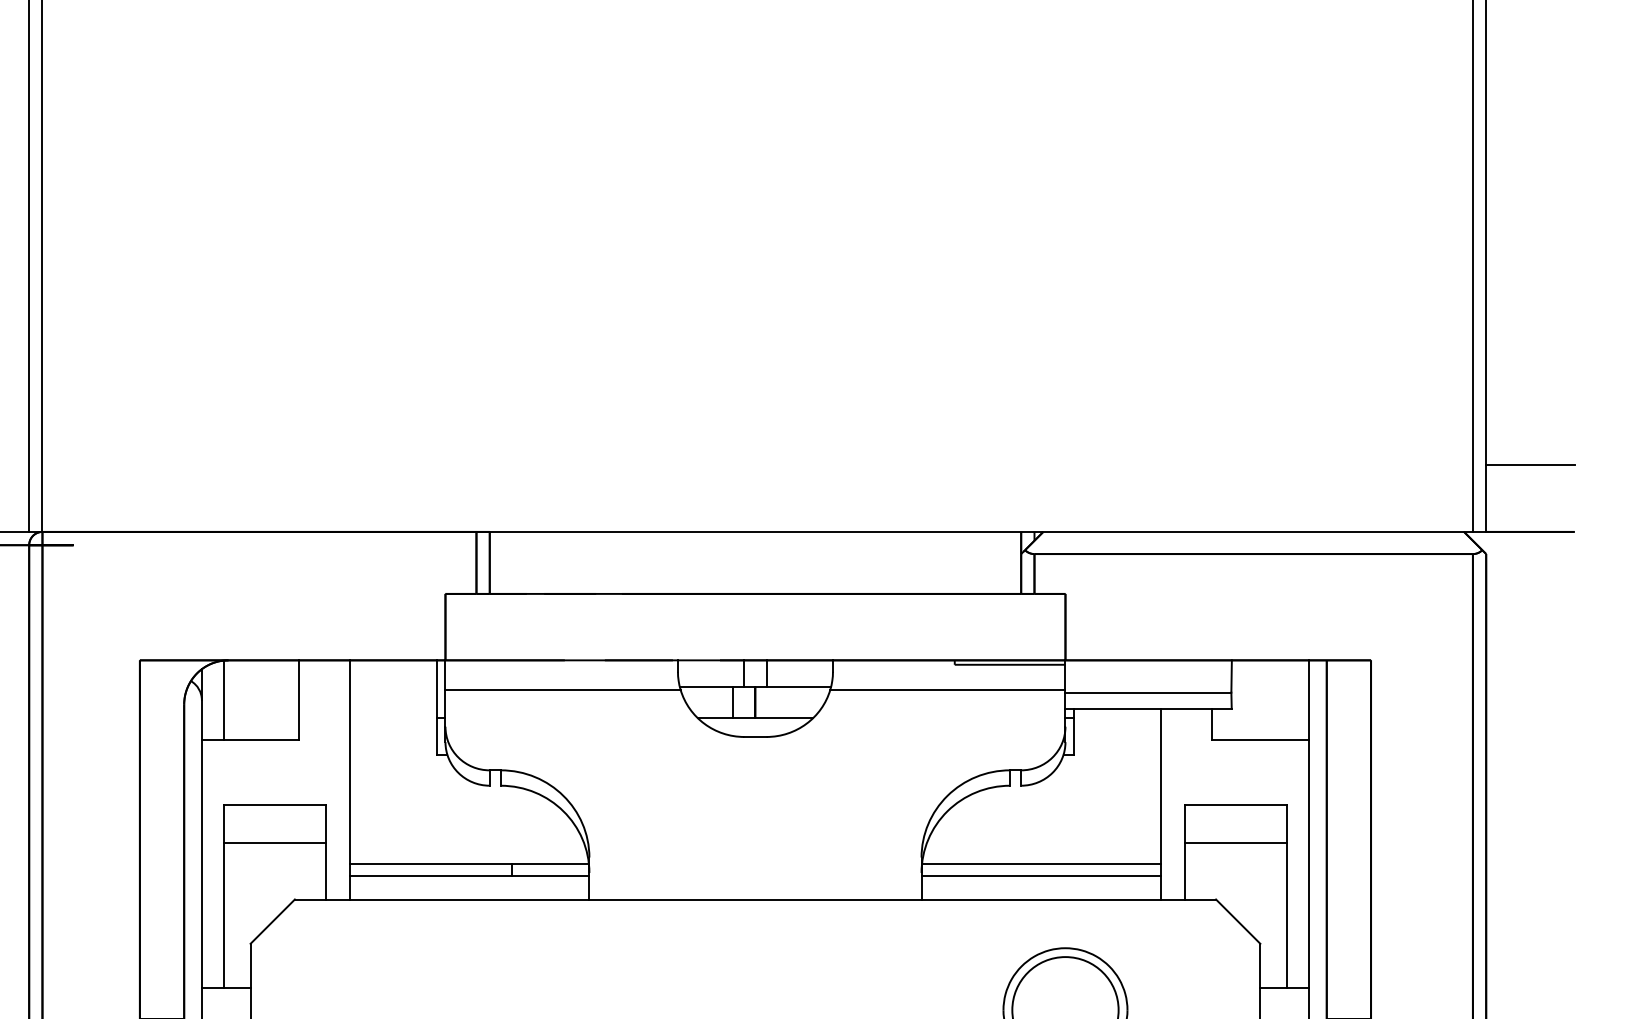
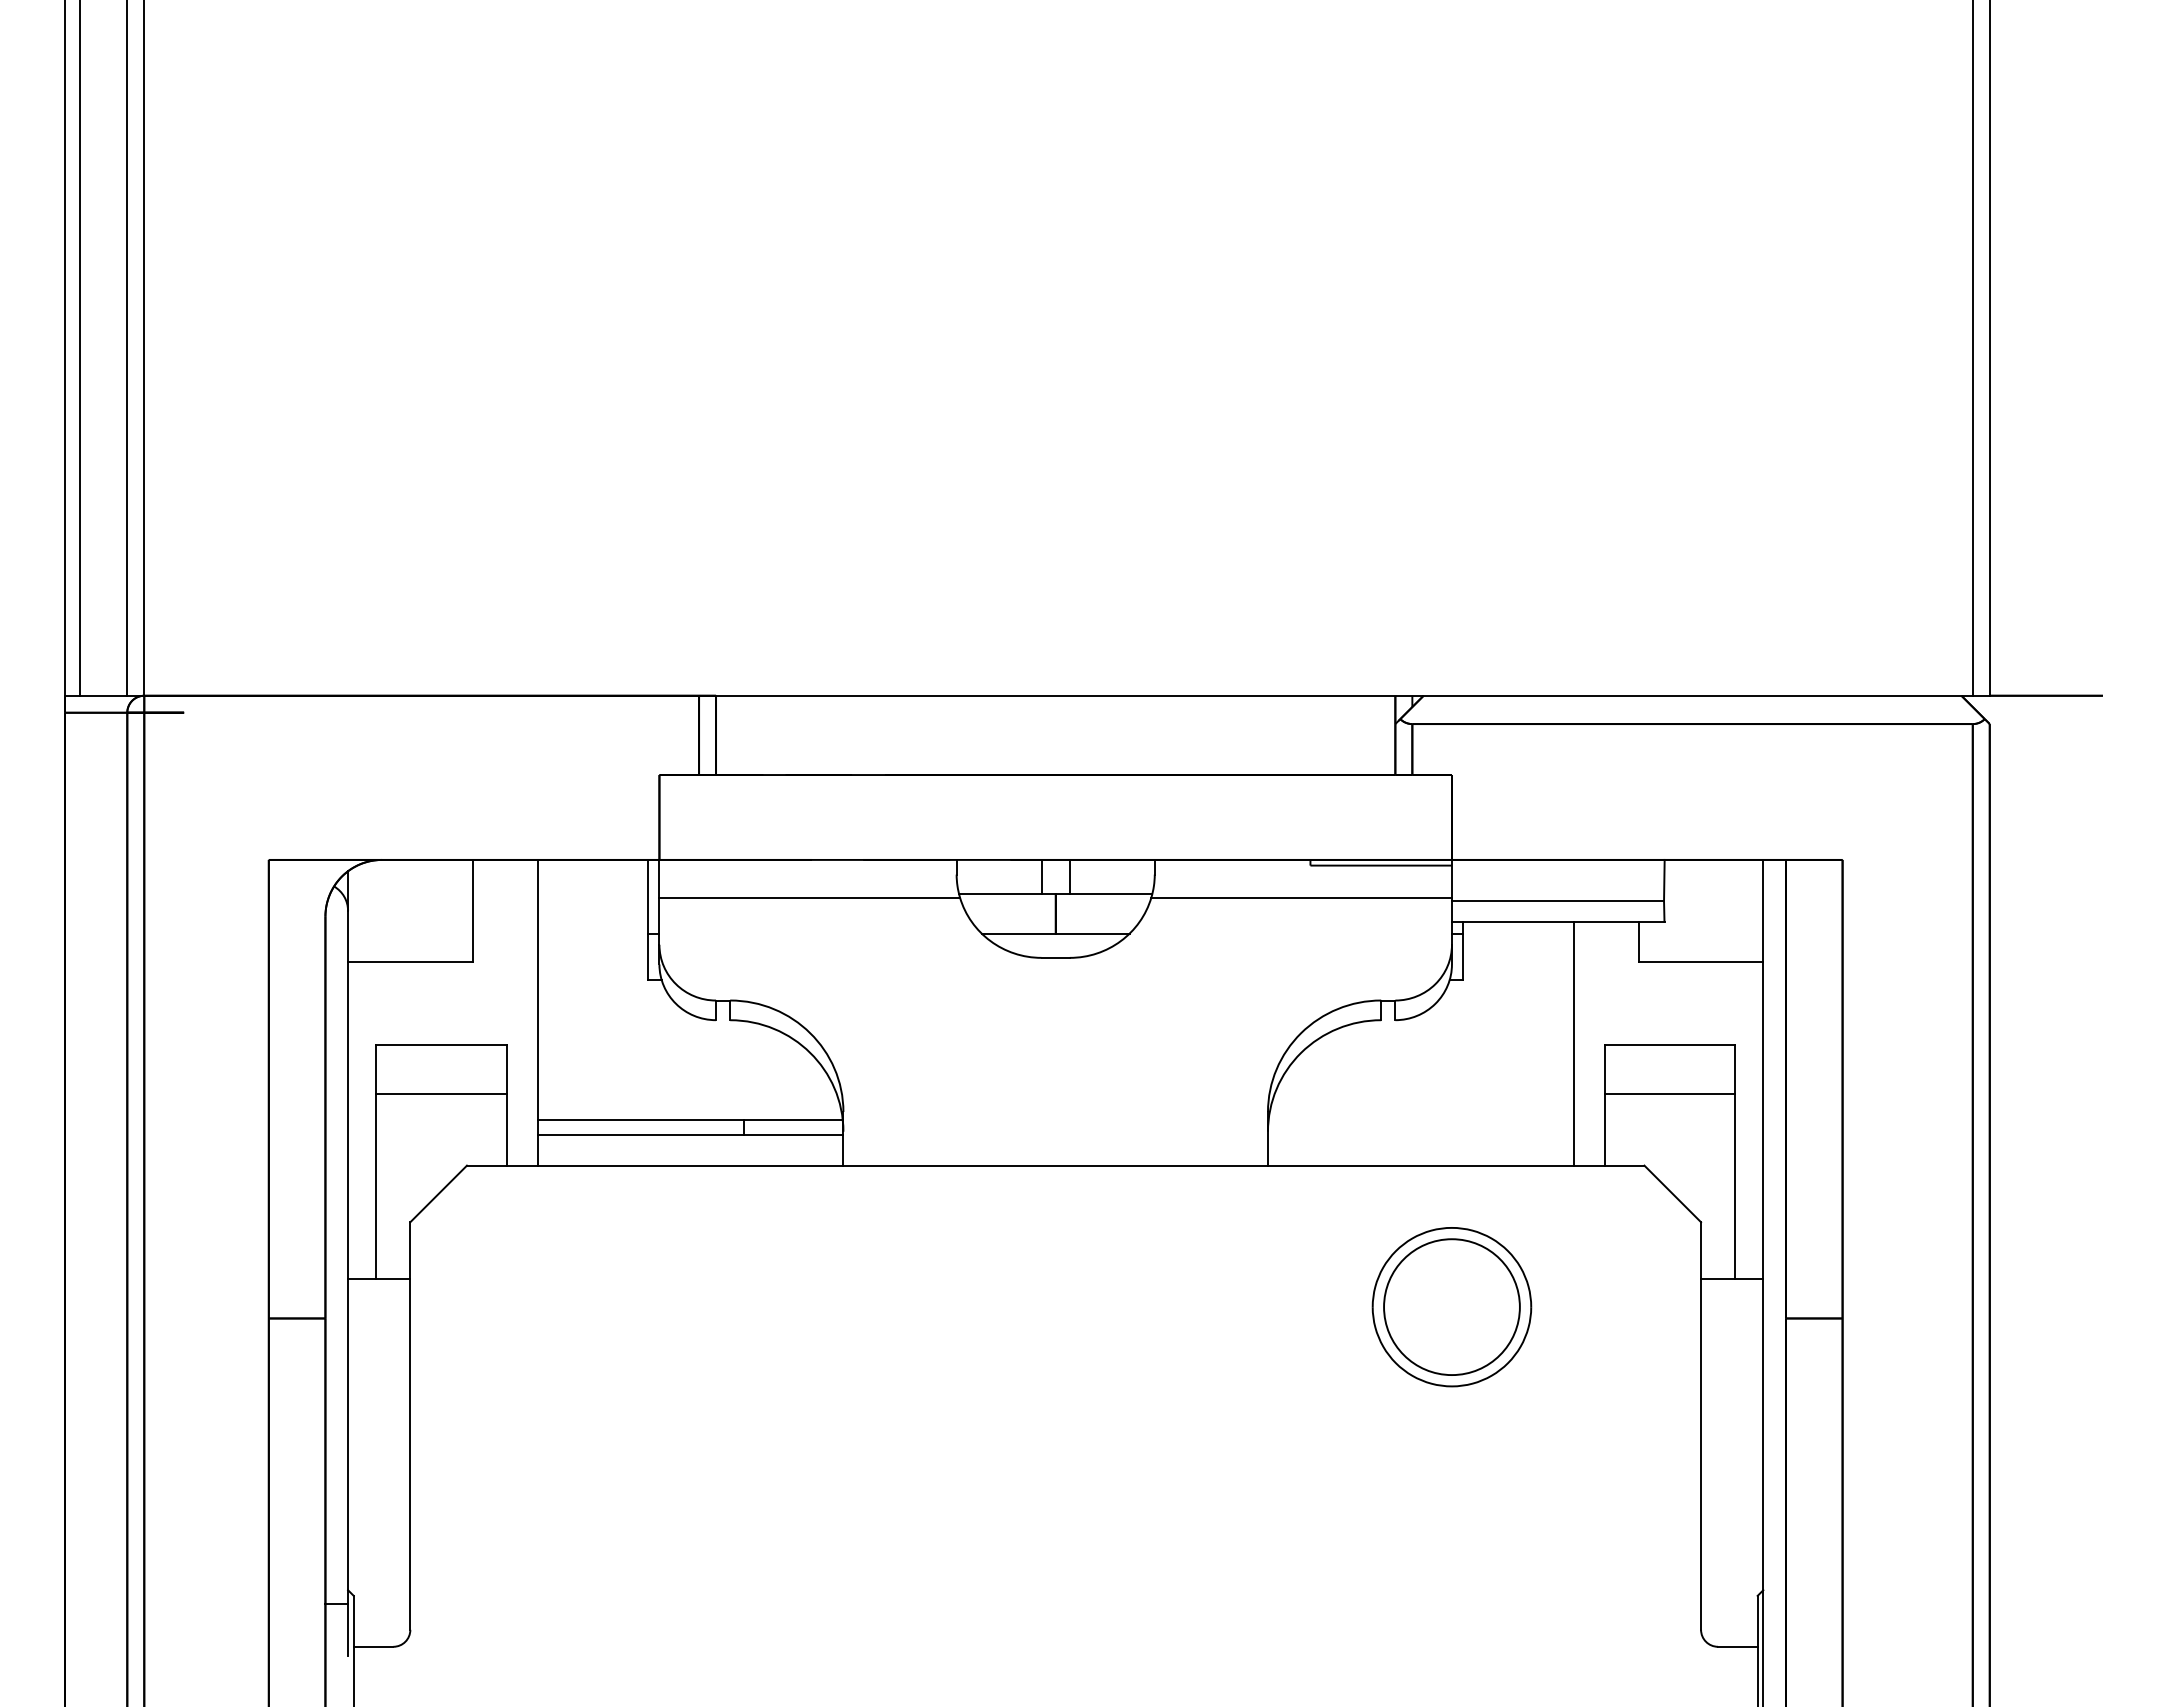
line: (1529, 465) -> (2045, 610), removed
line: (224, 699) -> (376, 910), removed
line: (733, 702) -> (1027, 913), removed
line: (1040, 864) -> (1420, 1120), removed
line: (1040, 875) -> (1420, 1135), removed

